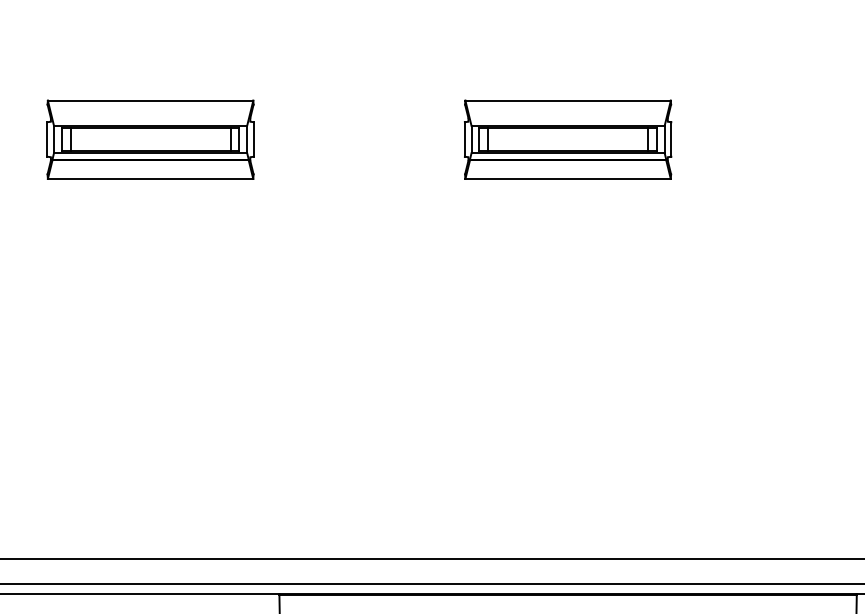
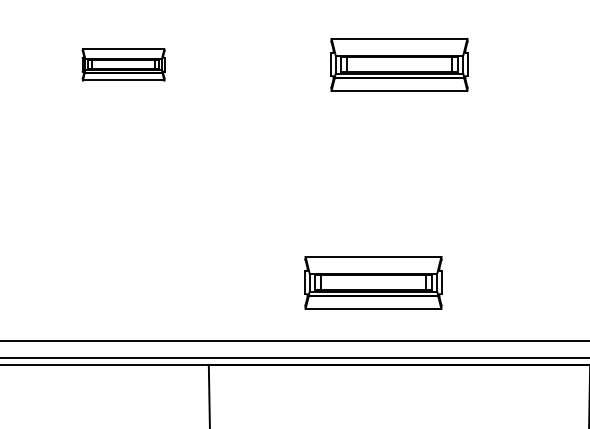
part: (150, 139) -> (123, 64), size x0.6
part: (528, 469) -> (373, 282), added

